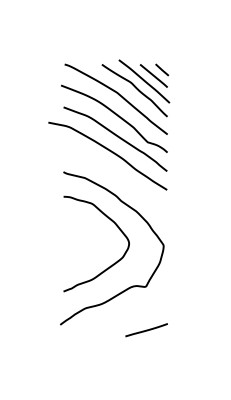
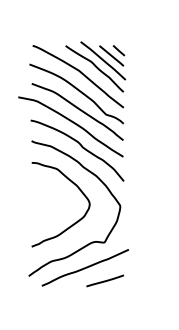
curve: (119, 178) -> (81, 146), added
curve: (124, 315) -> (85, 267), added

